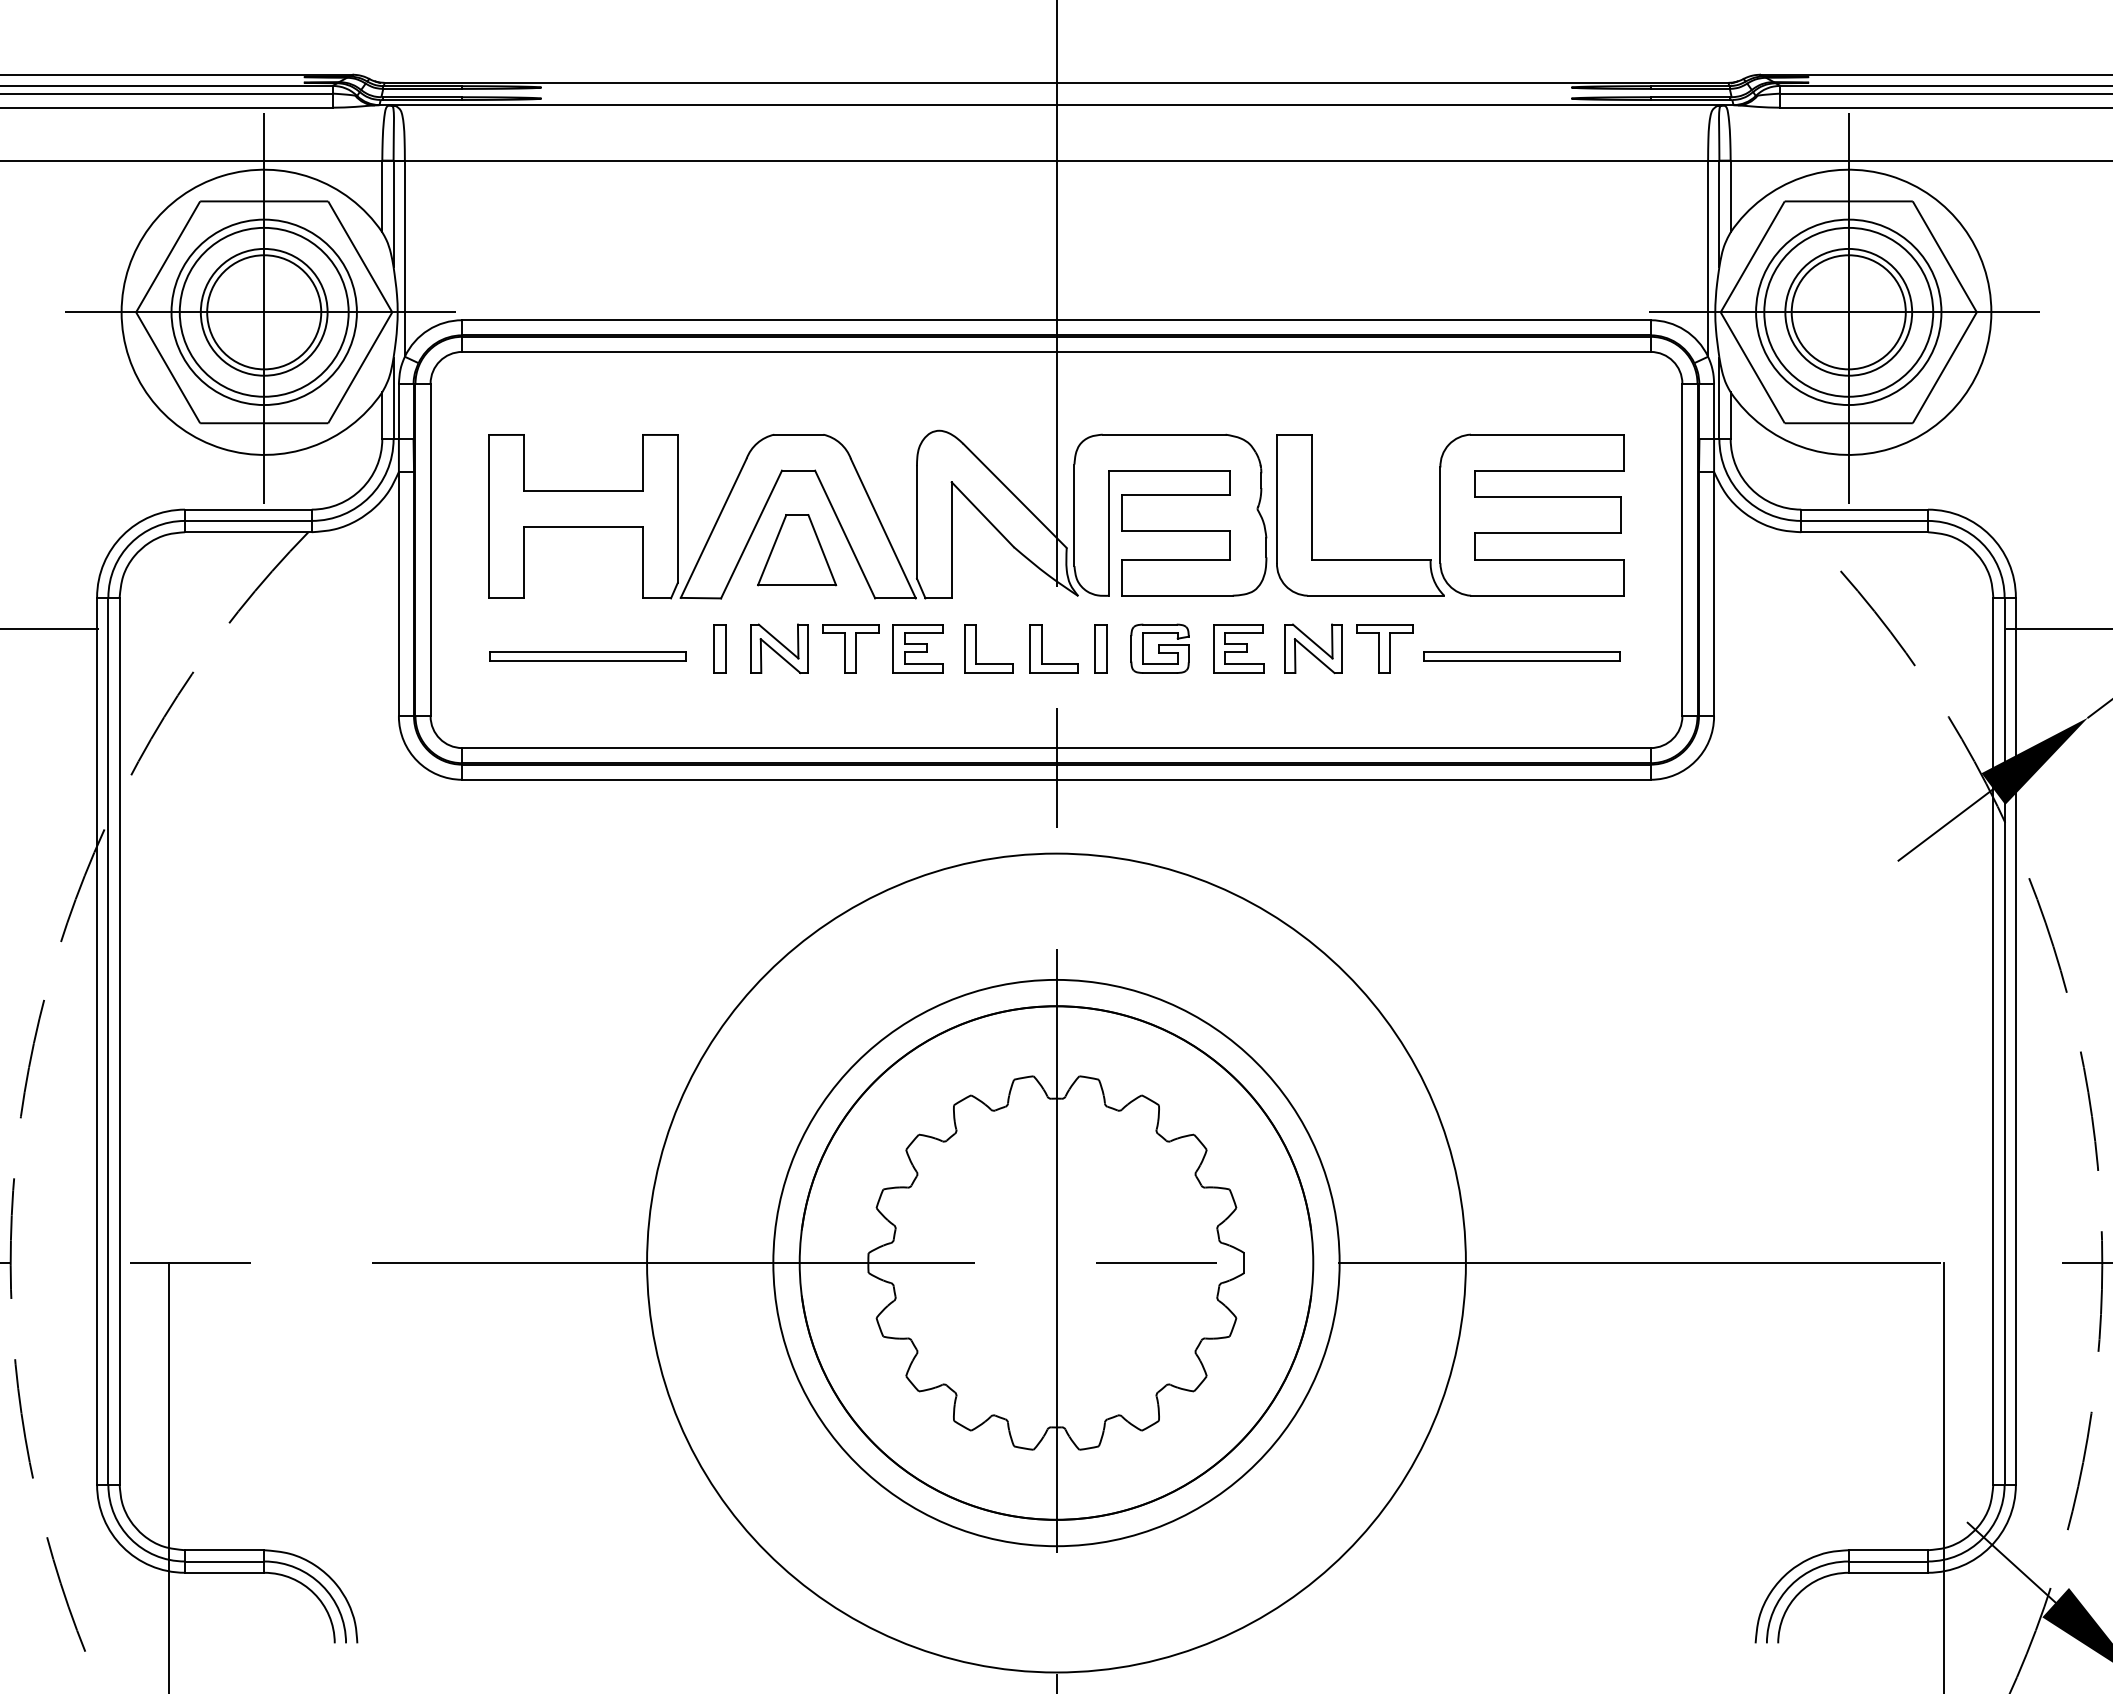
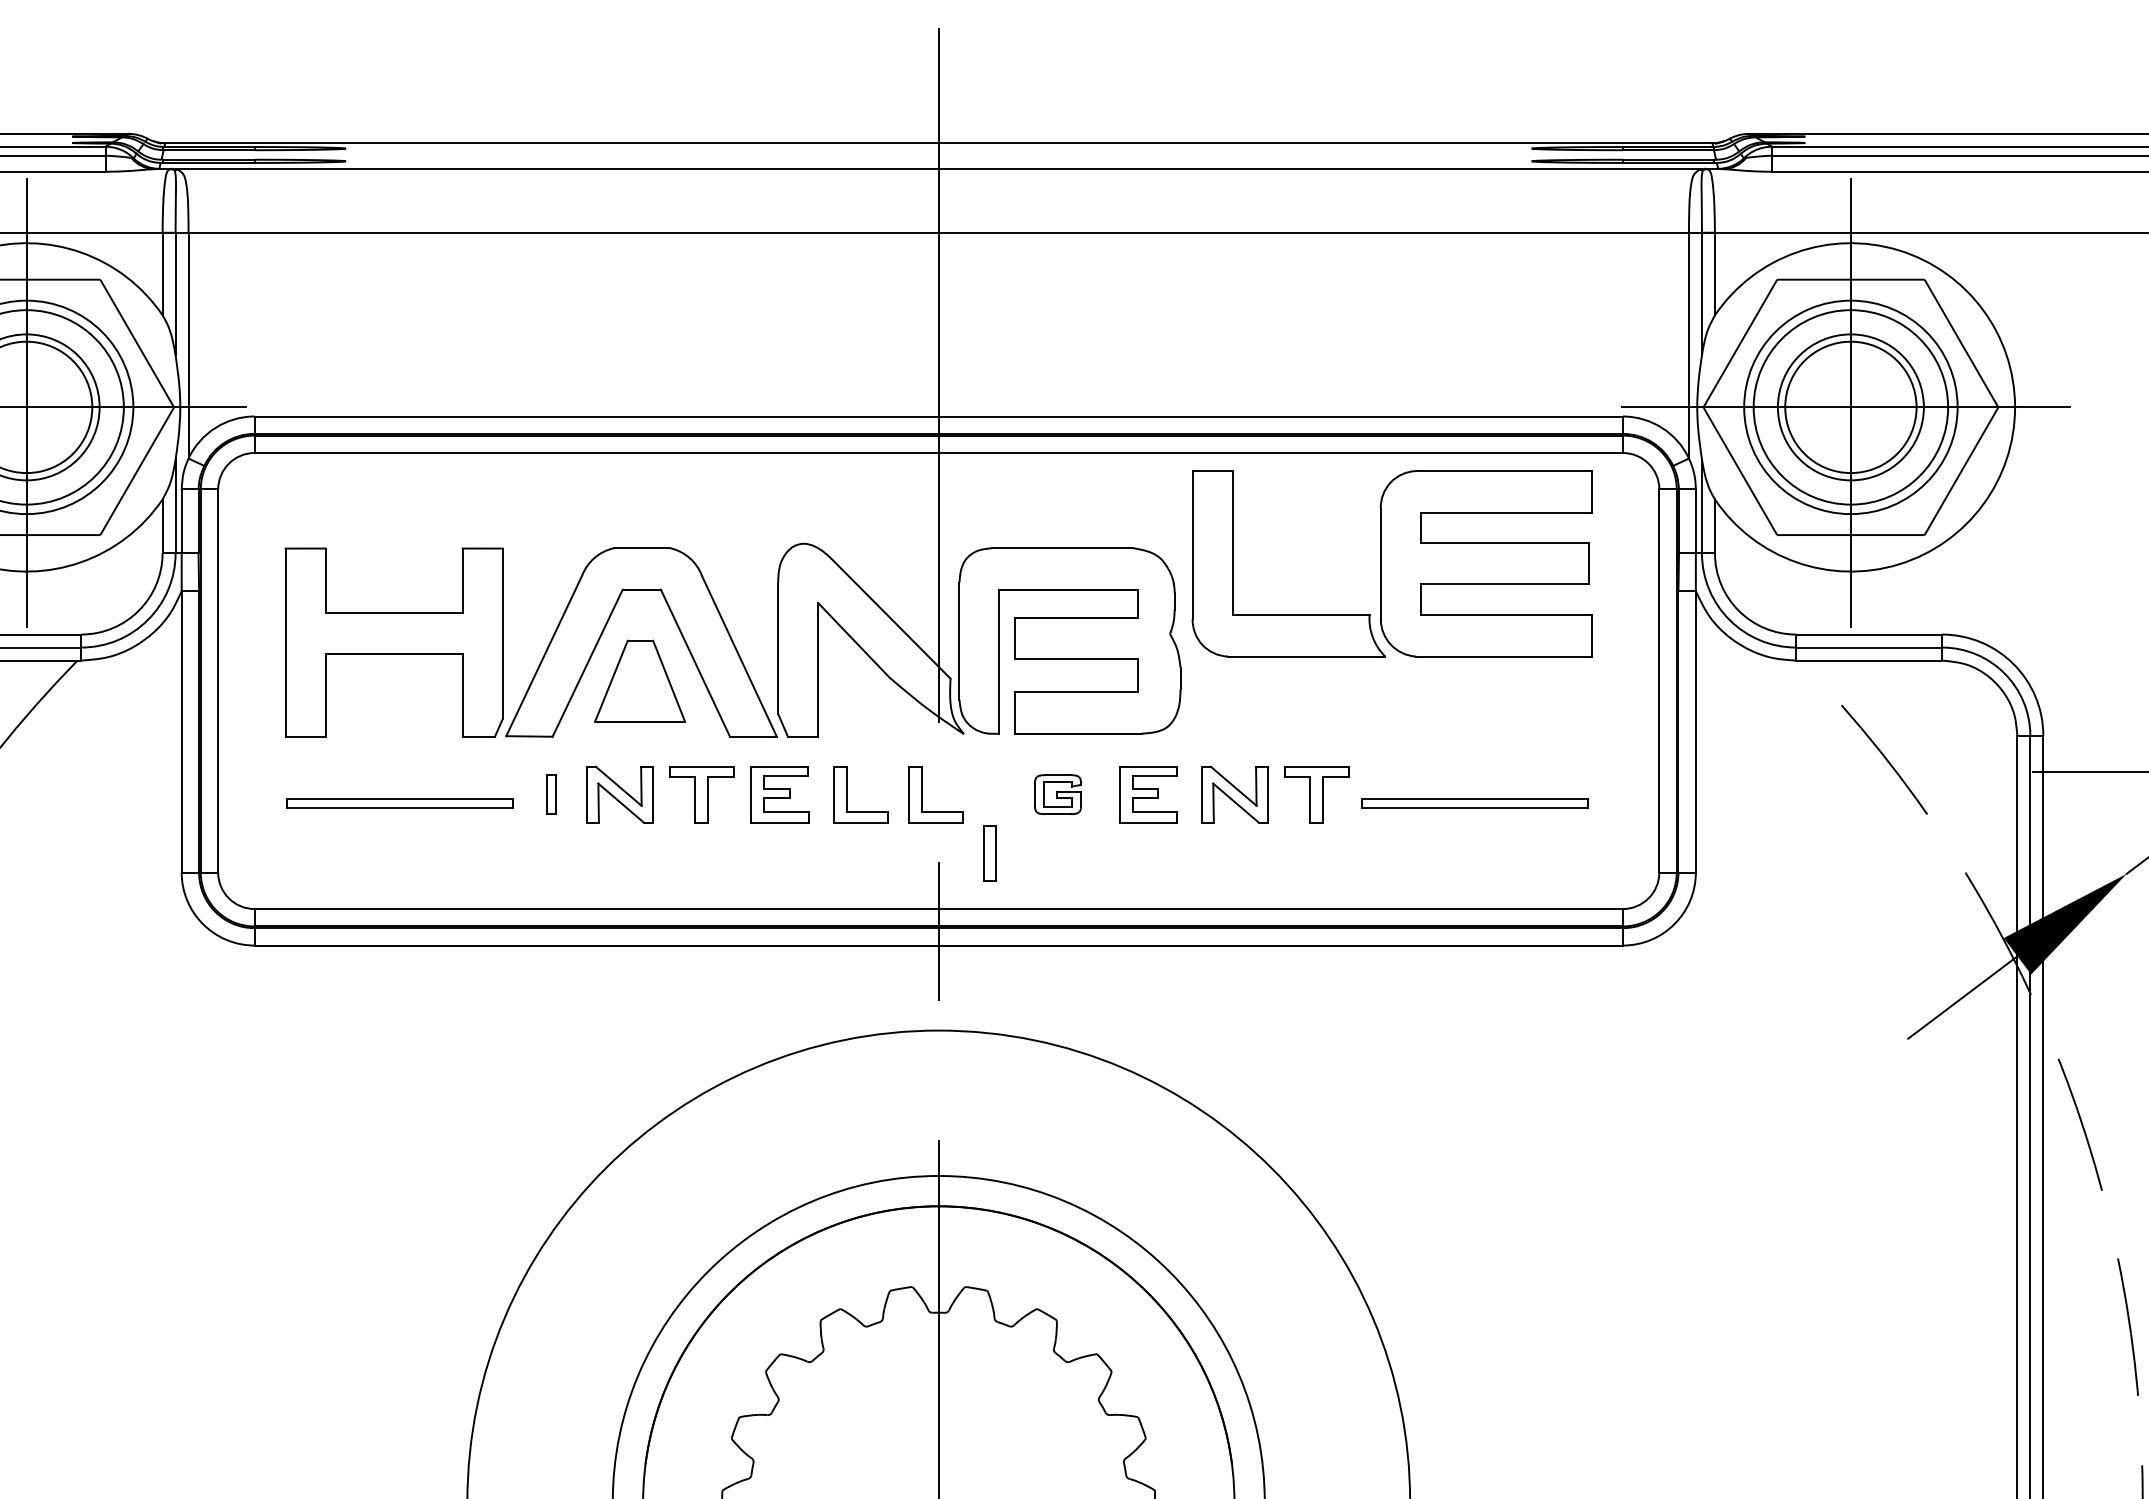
part: (1450, 514) -> (1392, 563), moved
part: (719, 648) -> (550, 794), size x0.7
part: (1100, 648) -> (989, 853), moved
part: (1159, 648) -> (1057, 794), size x0.7

